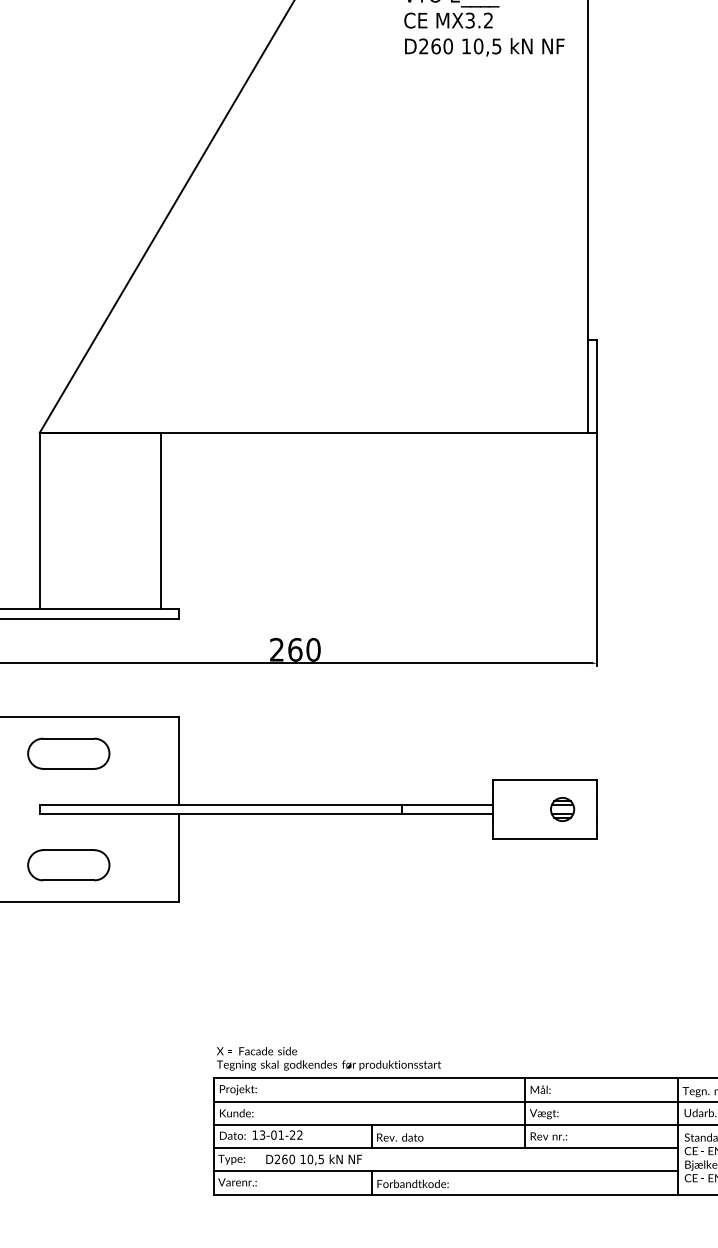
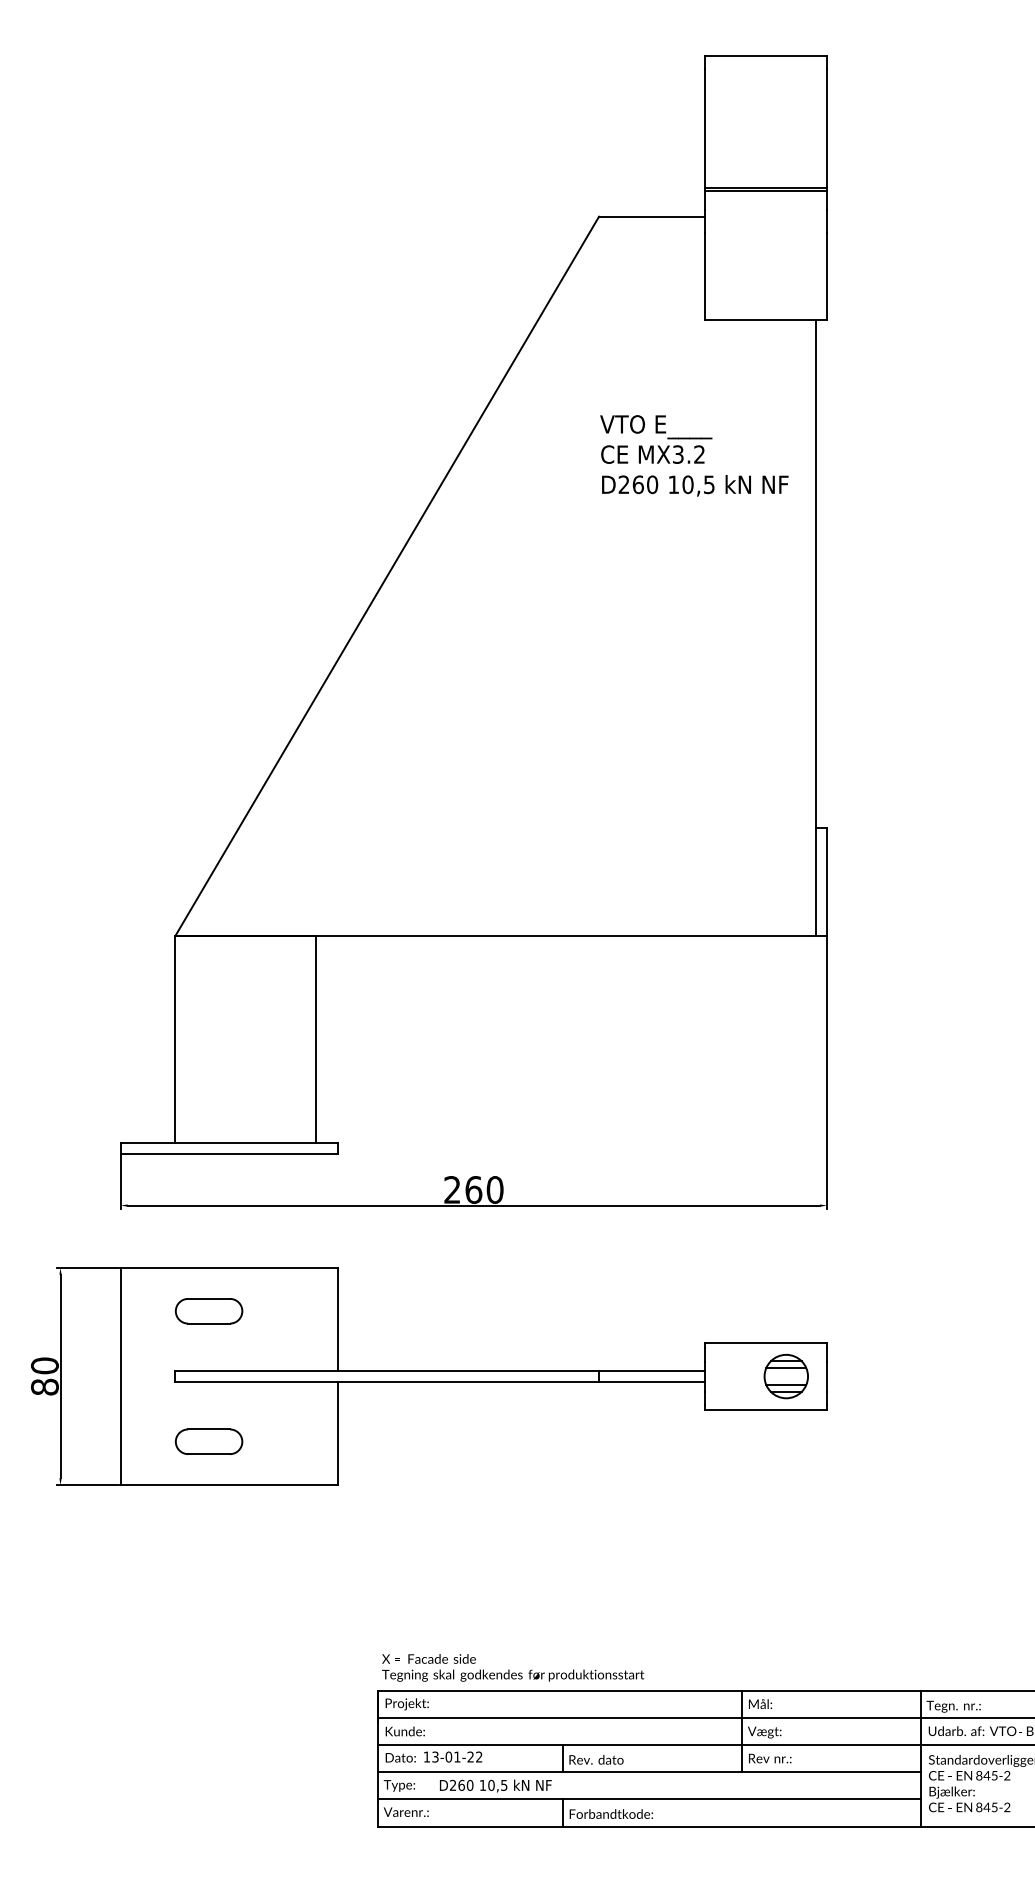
part: (68, 753) -> (208, 1310), size x0.7
part: (562, 809) -> (785, 1376), size x1.6
part: (68, 865) -> (208, 1441), size x0.7

